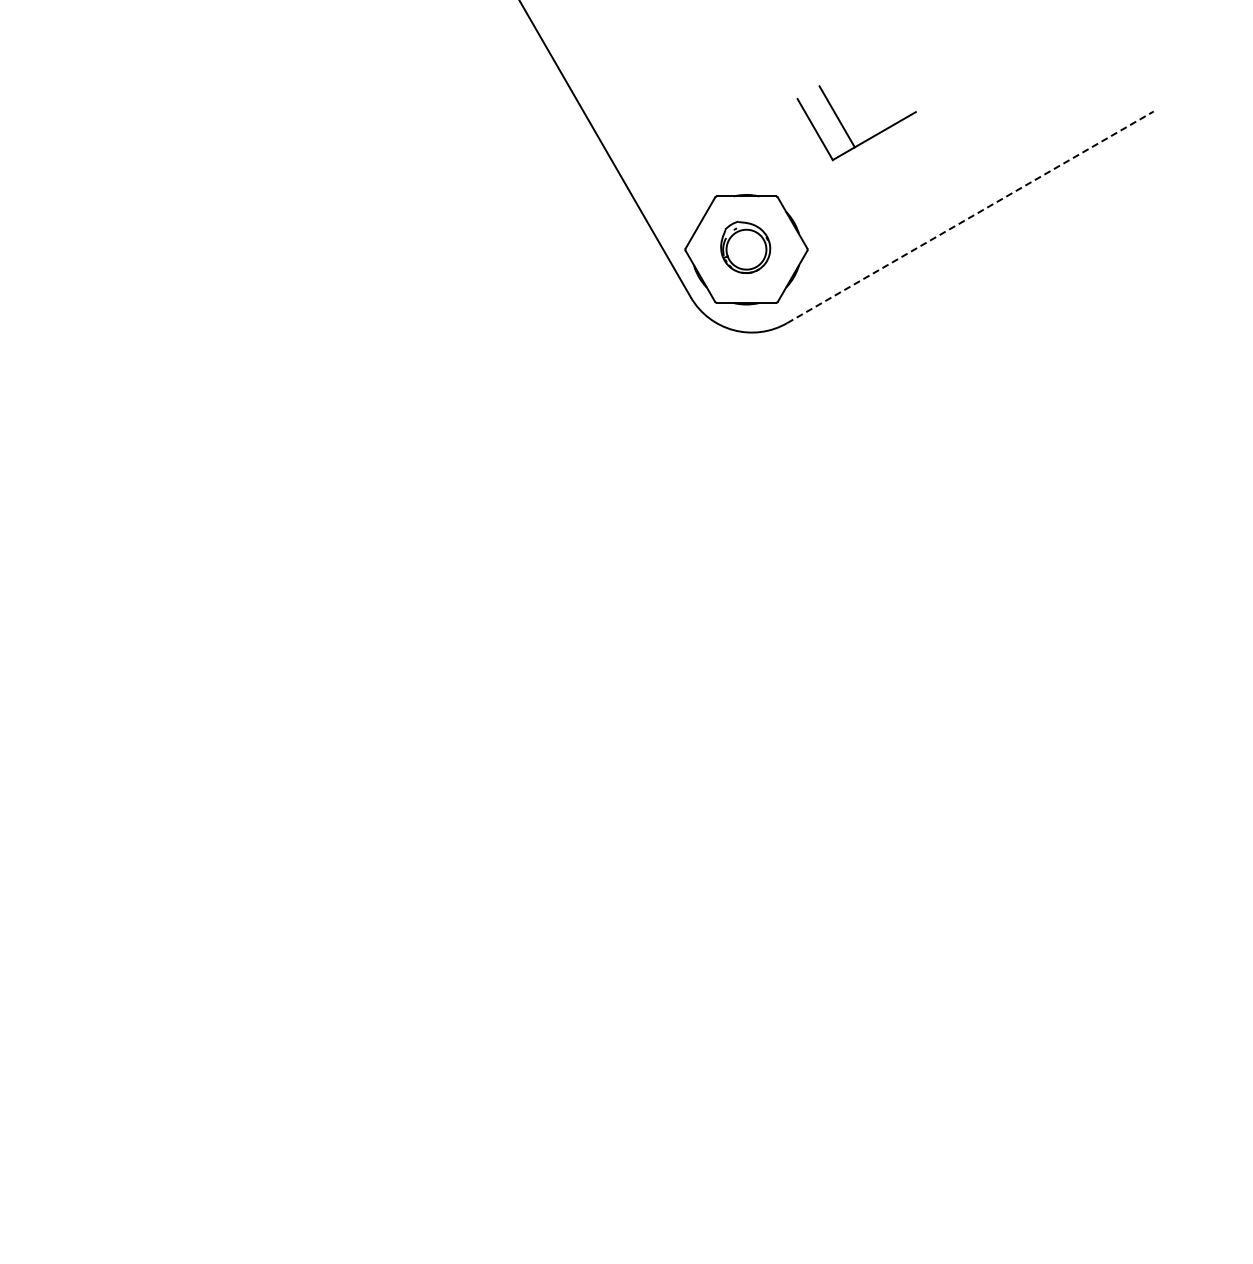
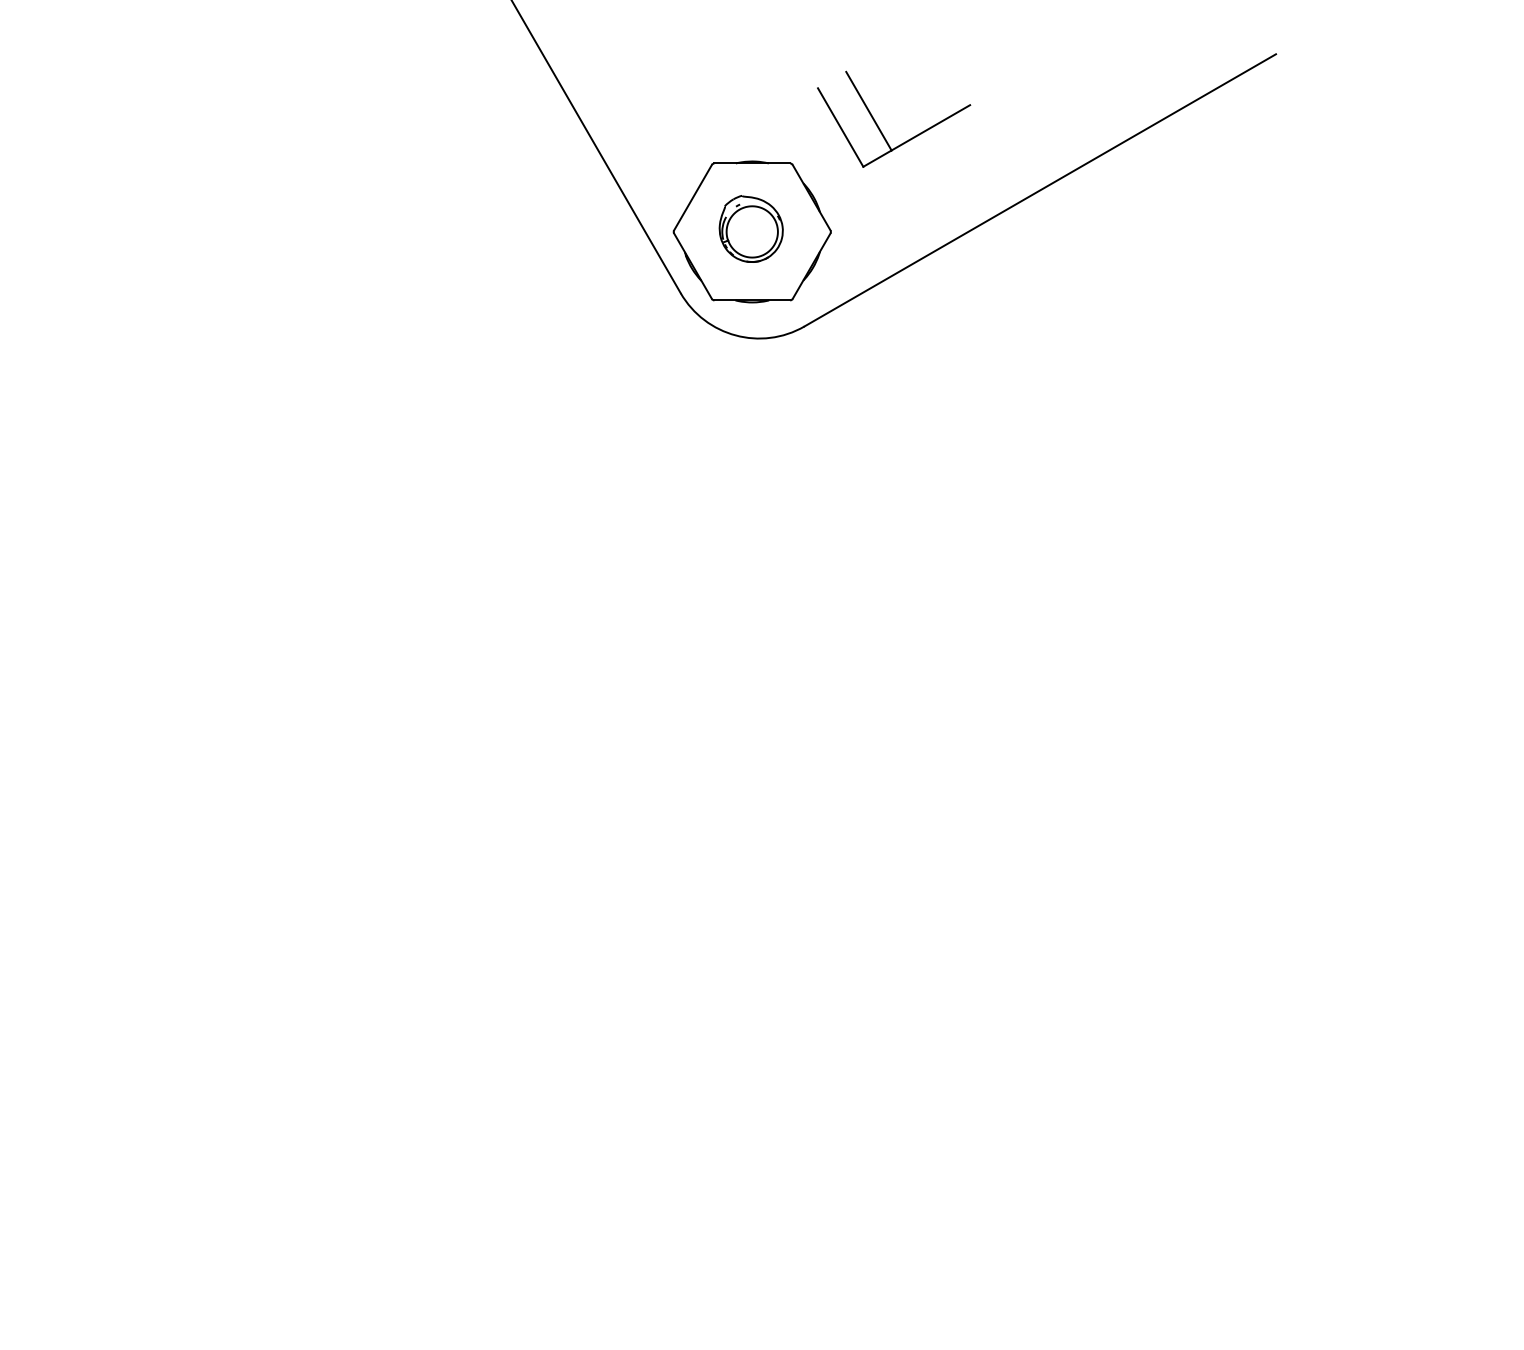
part: (846, 130) -> (880, 128), moved
line: (970, 217) -> (1040, 190), dashed -> solid

